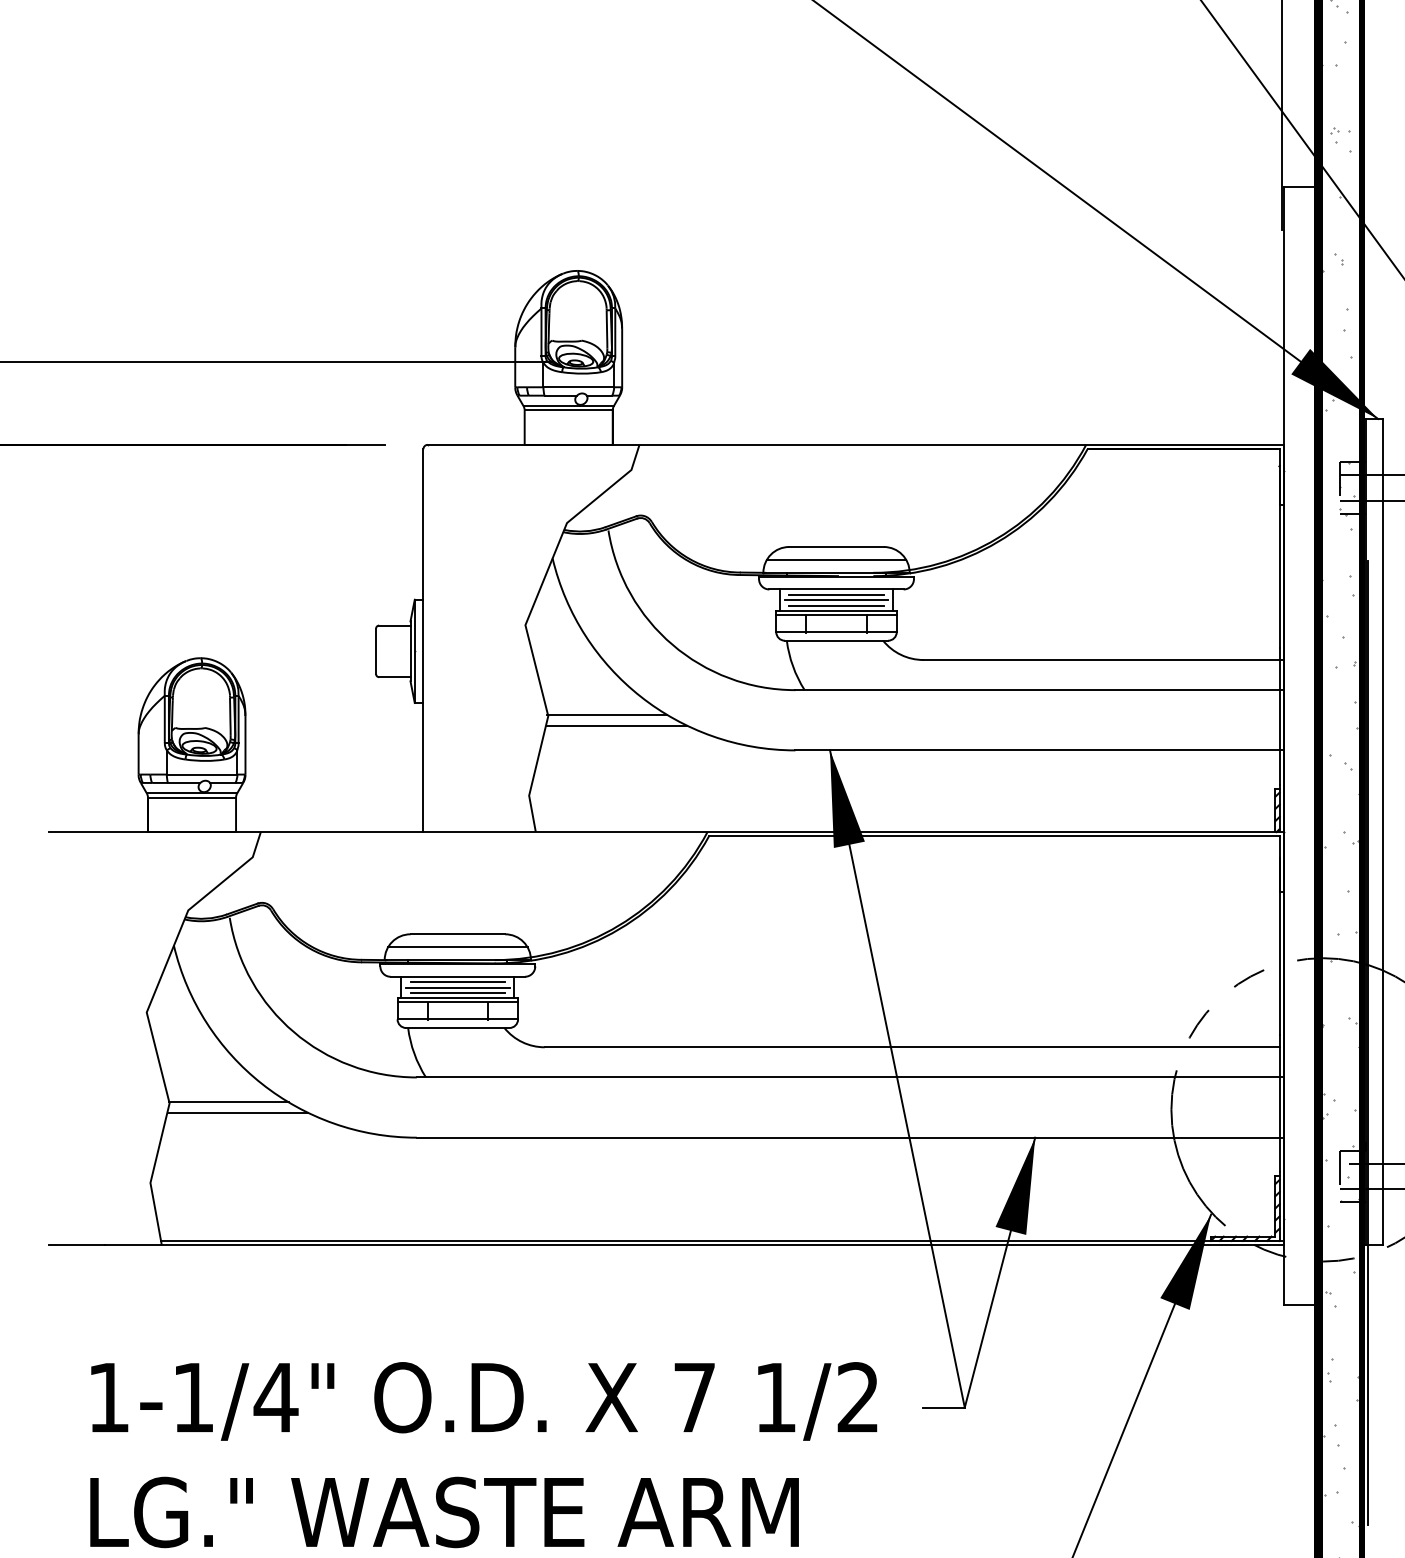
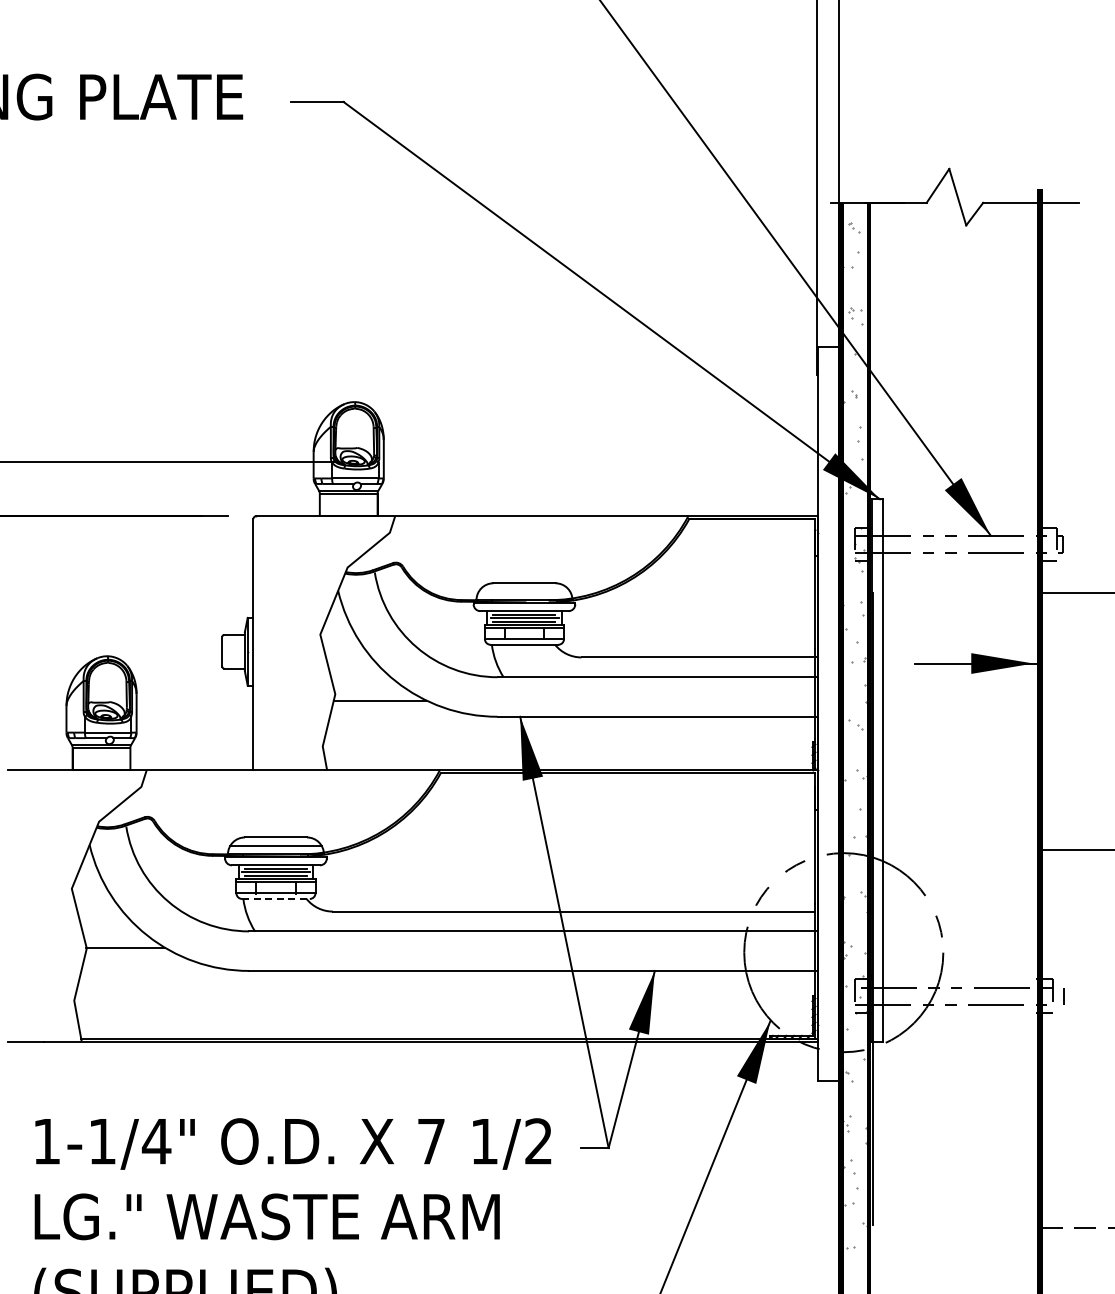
line: (836, 559) -> (524, 591), removed
line: (606, 714) -> (373, 693), removed
line: (457, 1027) -> (275, 898), solid -> dashed
line: (237, 1112) -> (131, 954), removed

